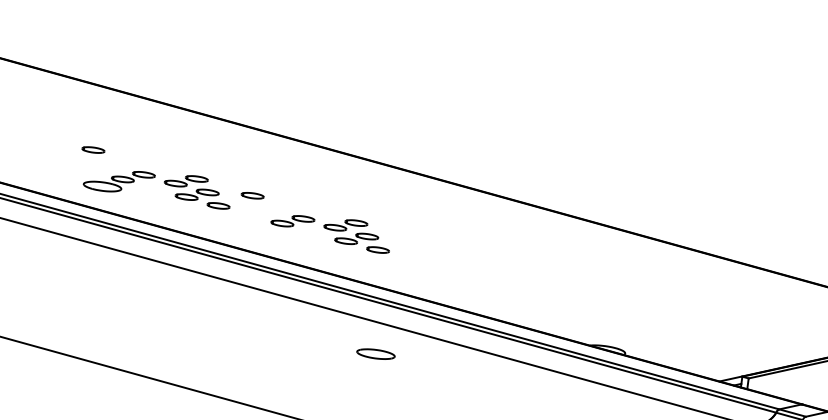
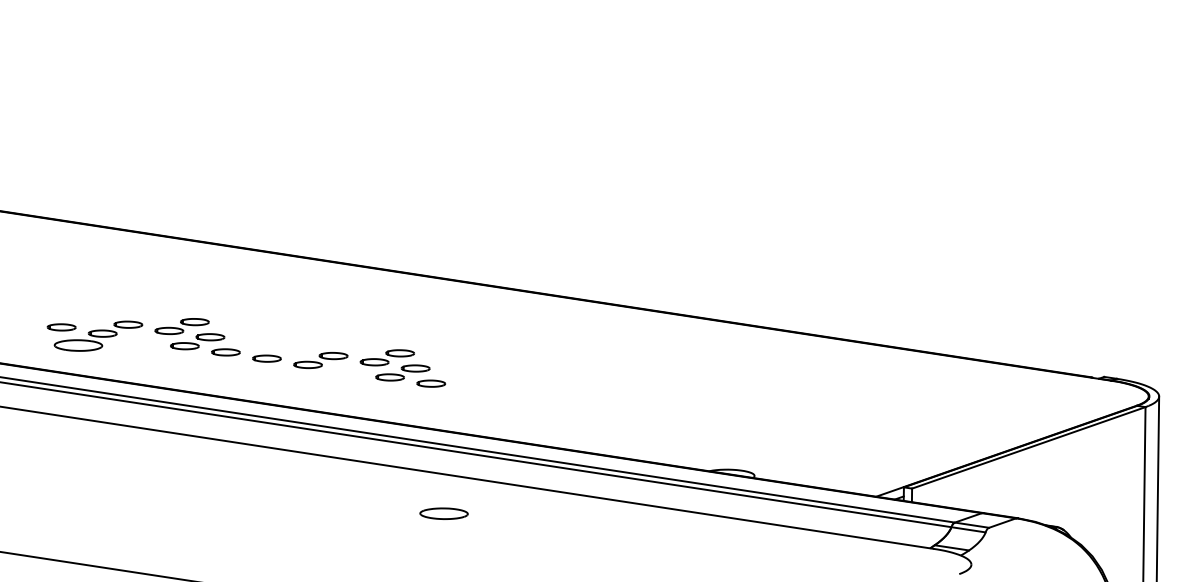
part: (93, 150) -> (61, 327), moved
part: (252, 195) -> (266, 358), moved

